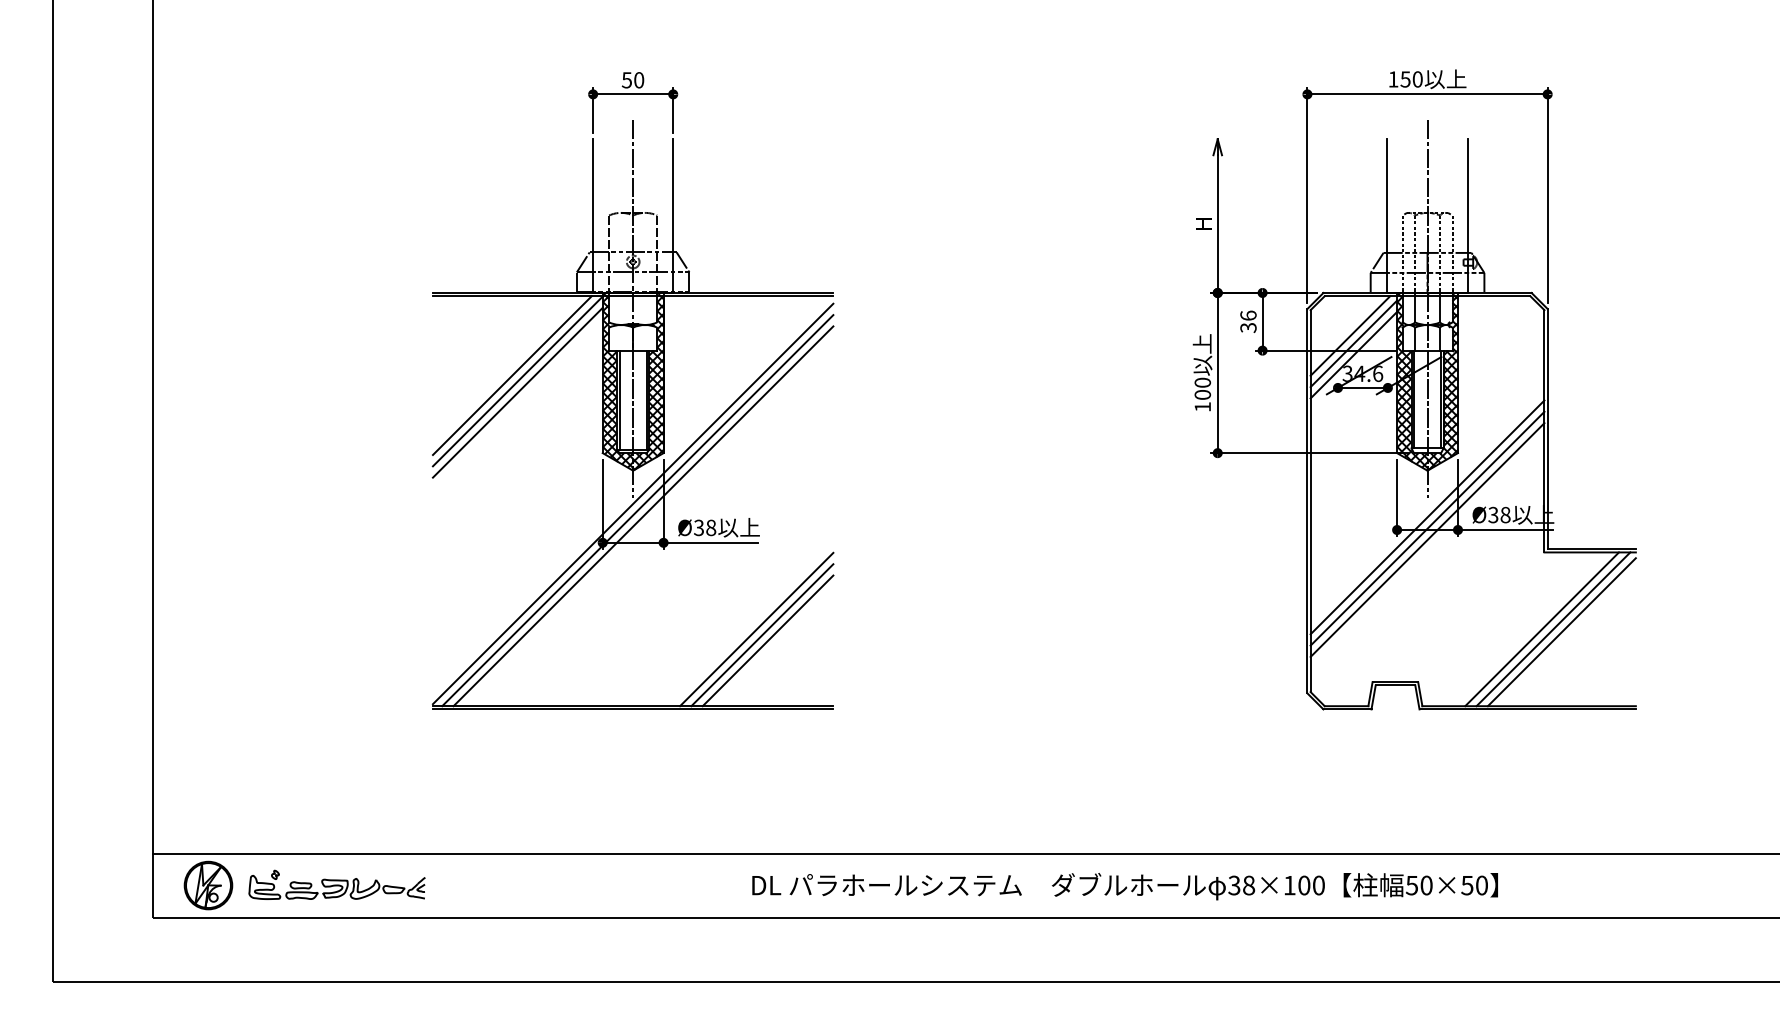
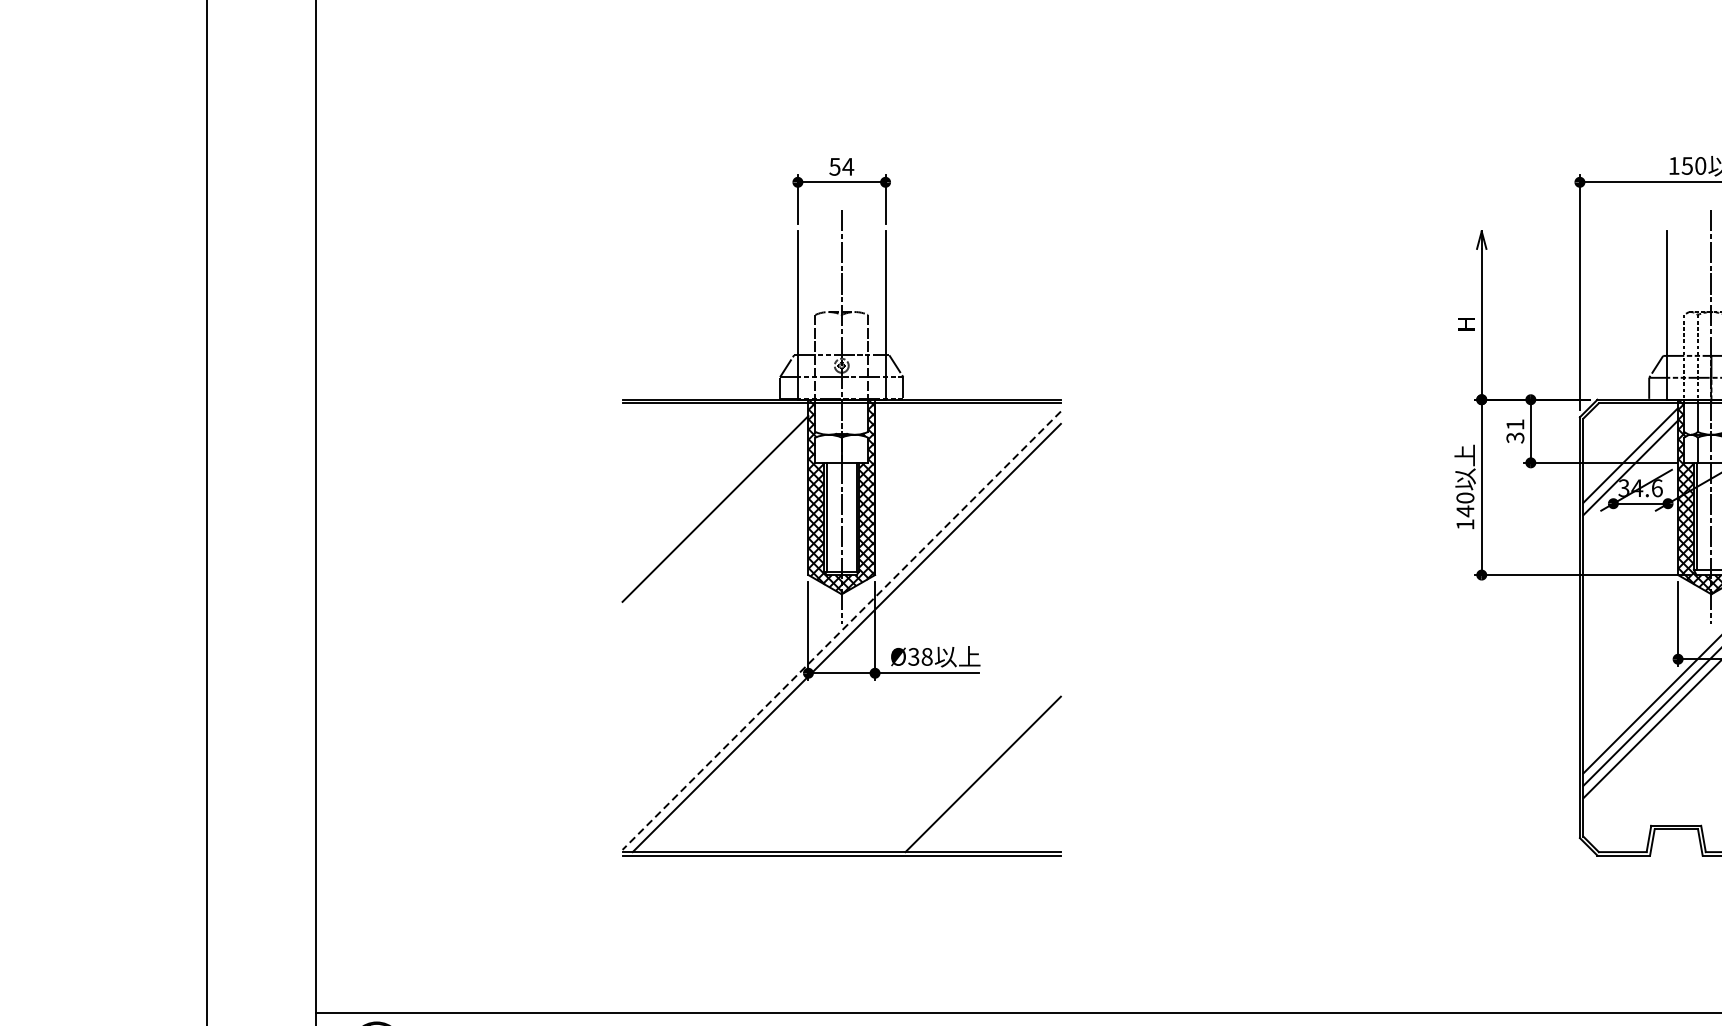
text: (638, 80) -> (847, 167), 50 -> 54
text: (1248, 315) -> (1515, 424), 36 -> 31
line: (1350, 335) -> (1627, 446), removed
line: (511, 375) -> (708, 490), removed
line: (517, 381) -> (715, 496), removed
text: (1202, 394) -> (1465, 510), 100 -> 140
line: (632, 504) -> (841, 631), solid -> dashed
line: (643, 516) -> (853, 644), removed
line: (756, 629) -> (976, 768), removed
line: (767, 640) -> (988, 780), removed

